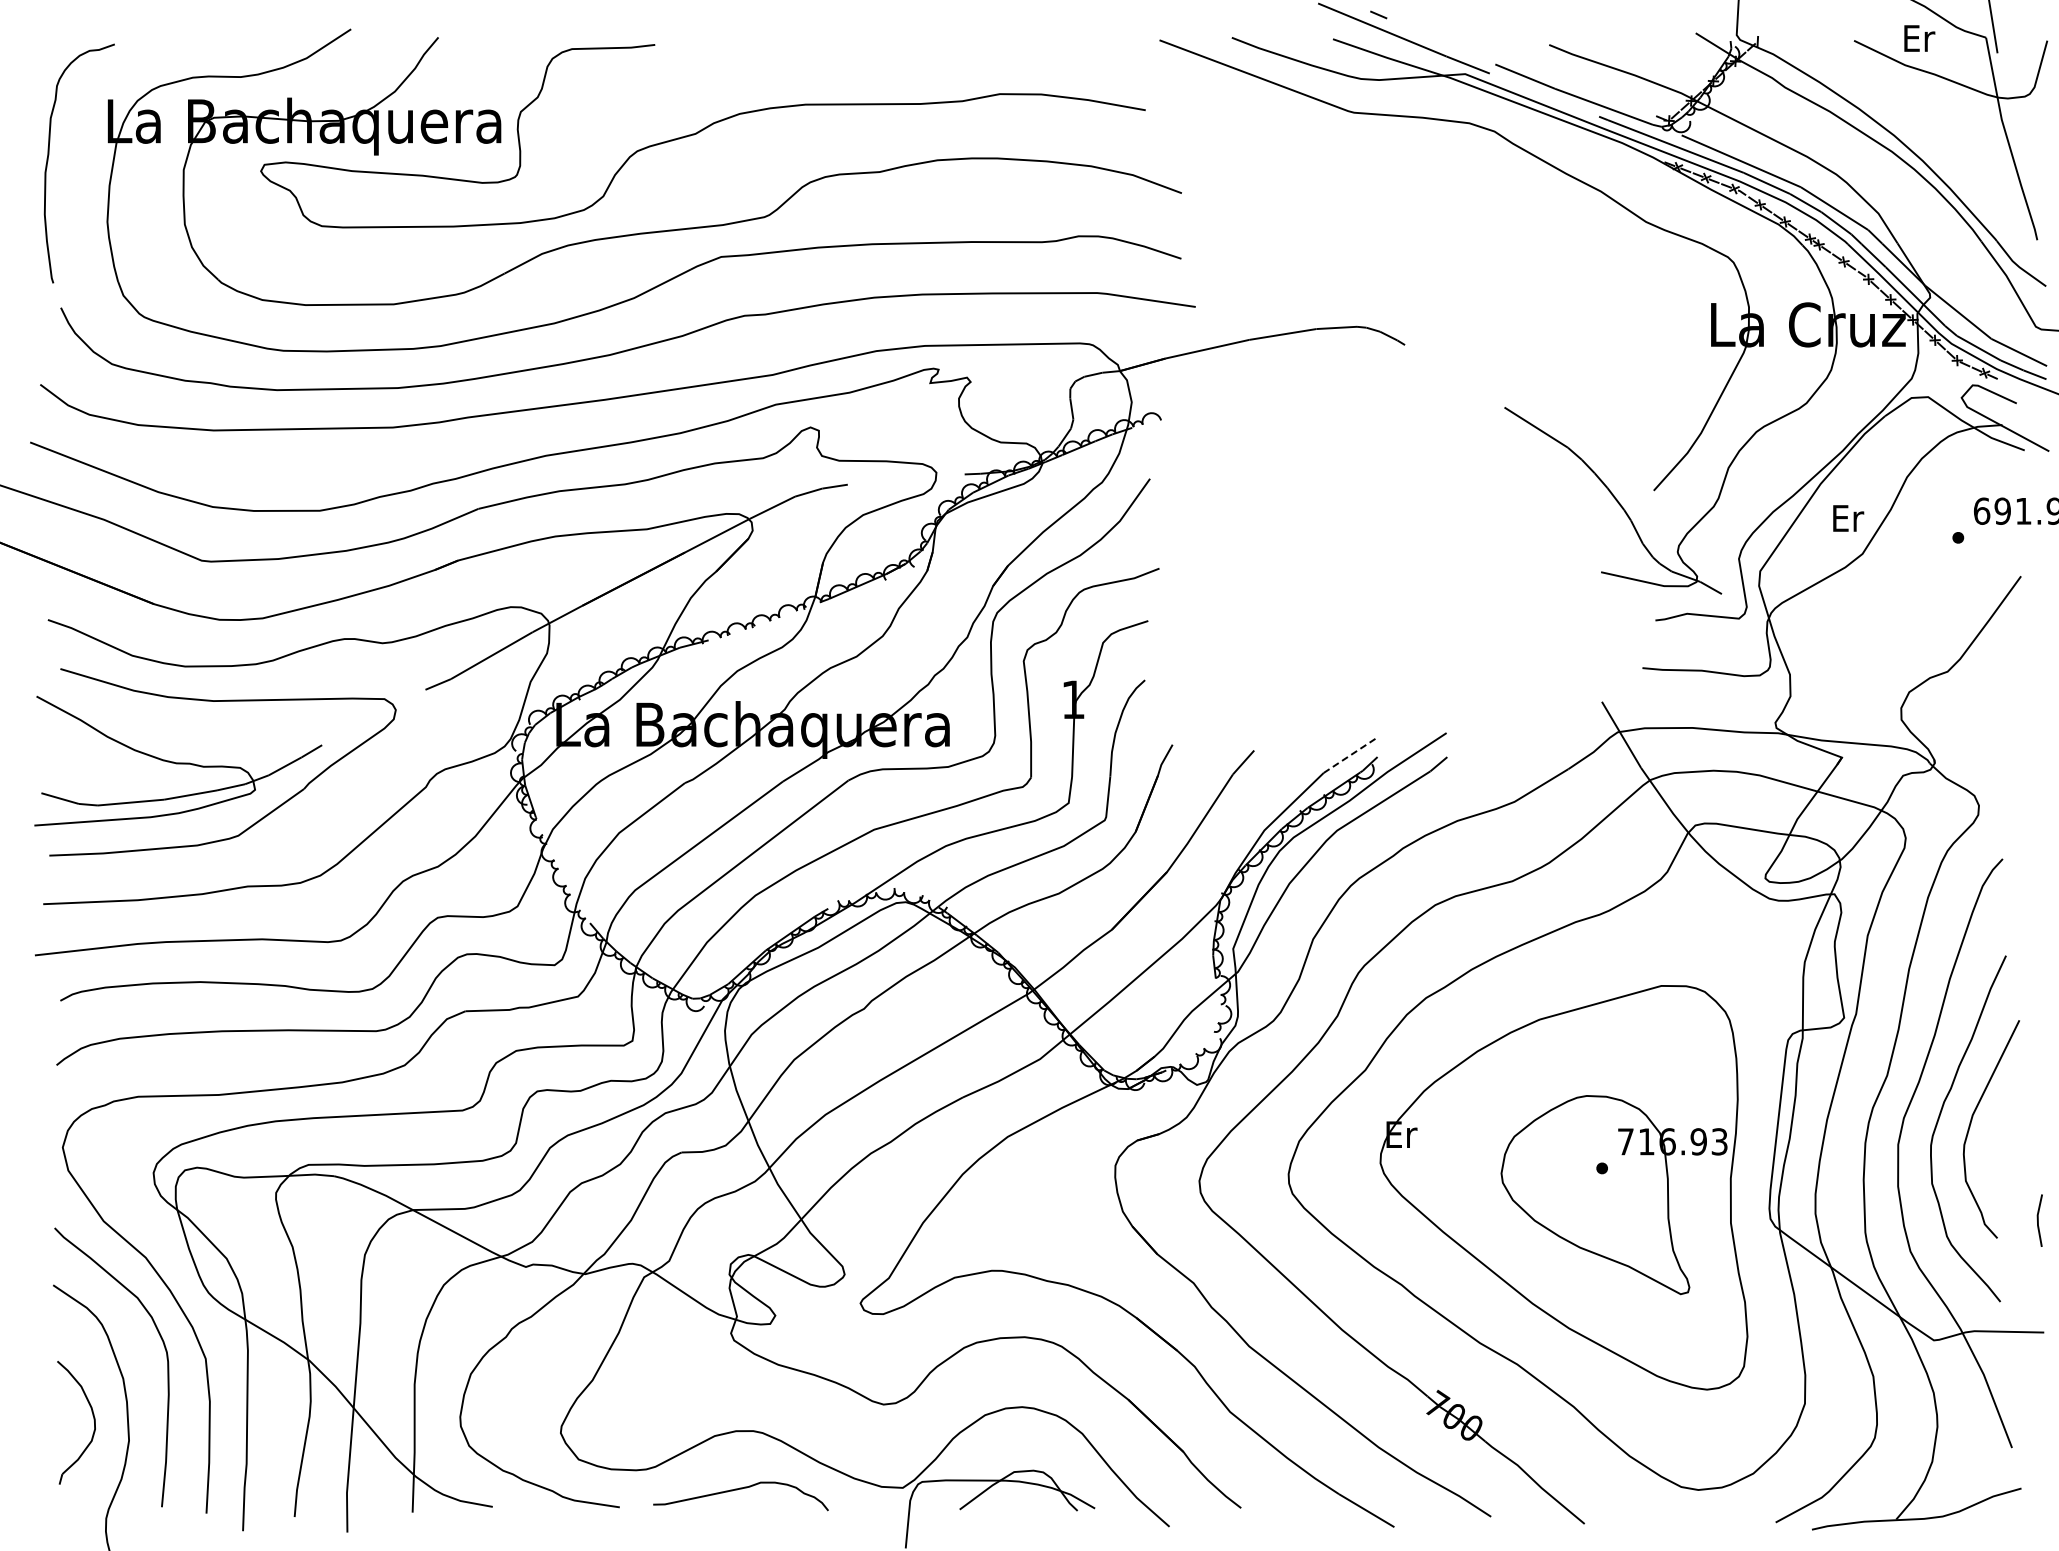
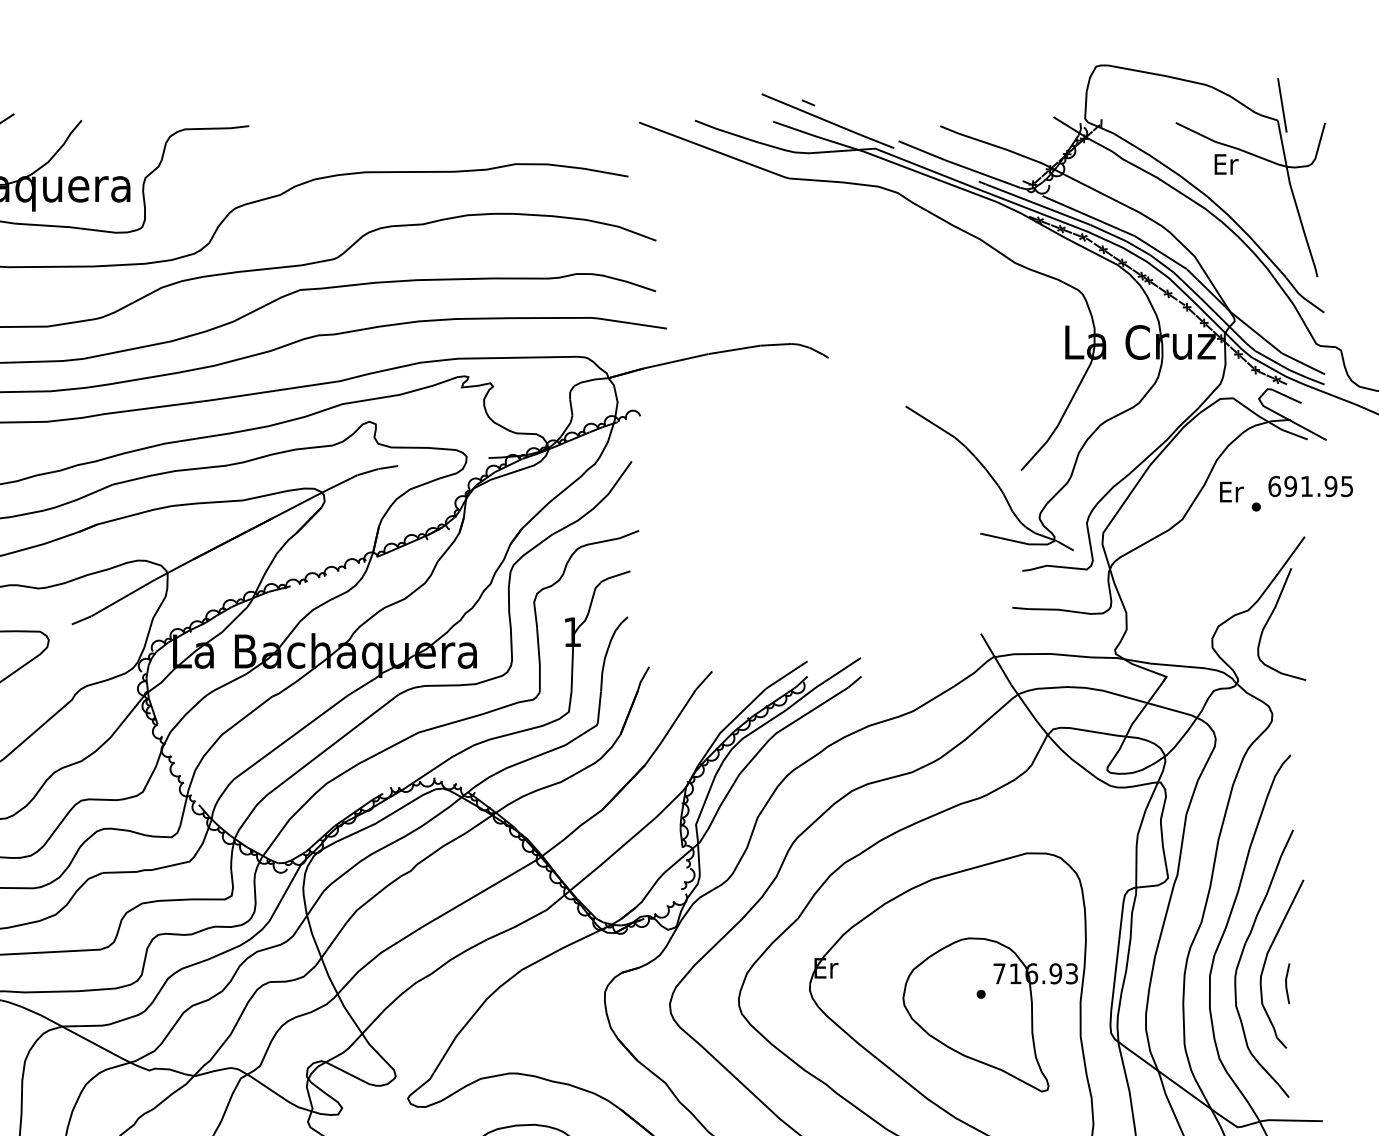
text: (1919, 38) -> (1226, 164), moved
text: (1848, 518) -> (1231, 492), moved
curve: (1976, 681) -> (1270, 618), added
line: (1351, 754) -> (787, 674), dashed -> solid
line: (2038, 1220) -> (1286, 983), moved

